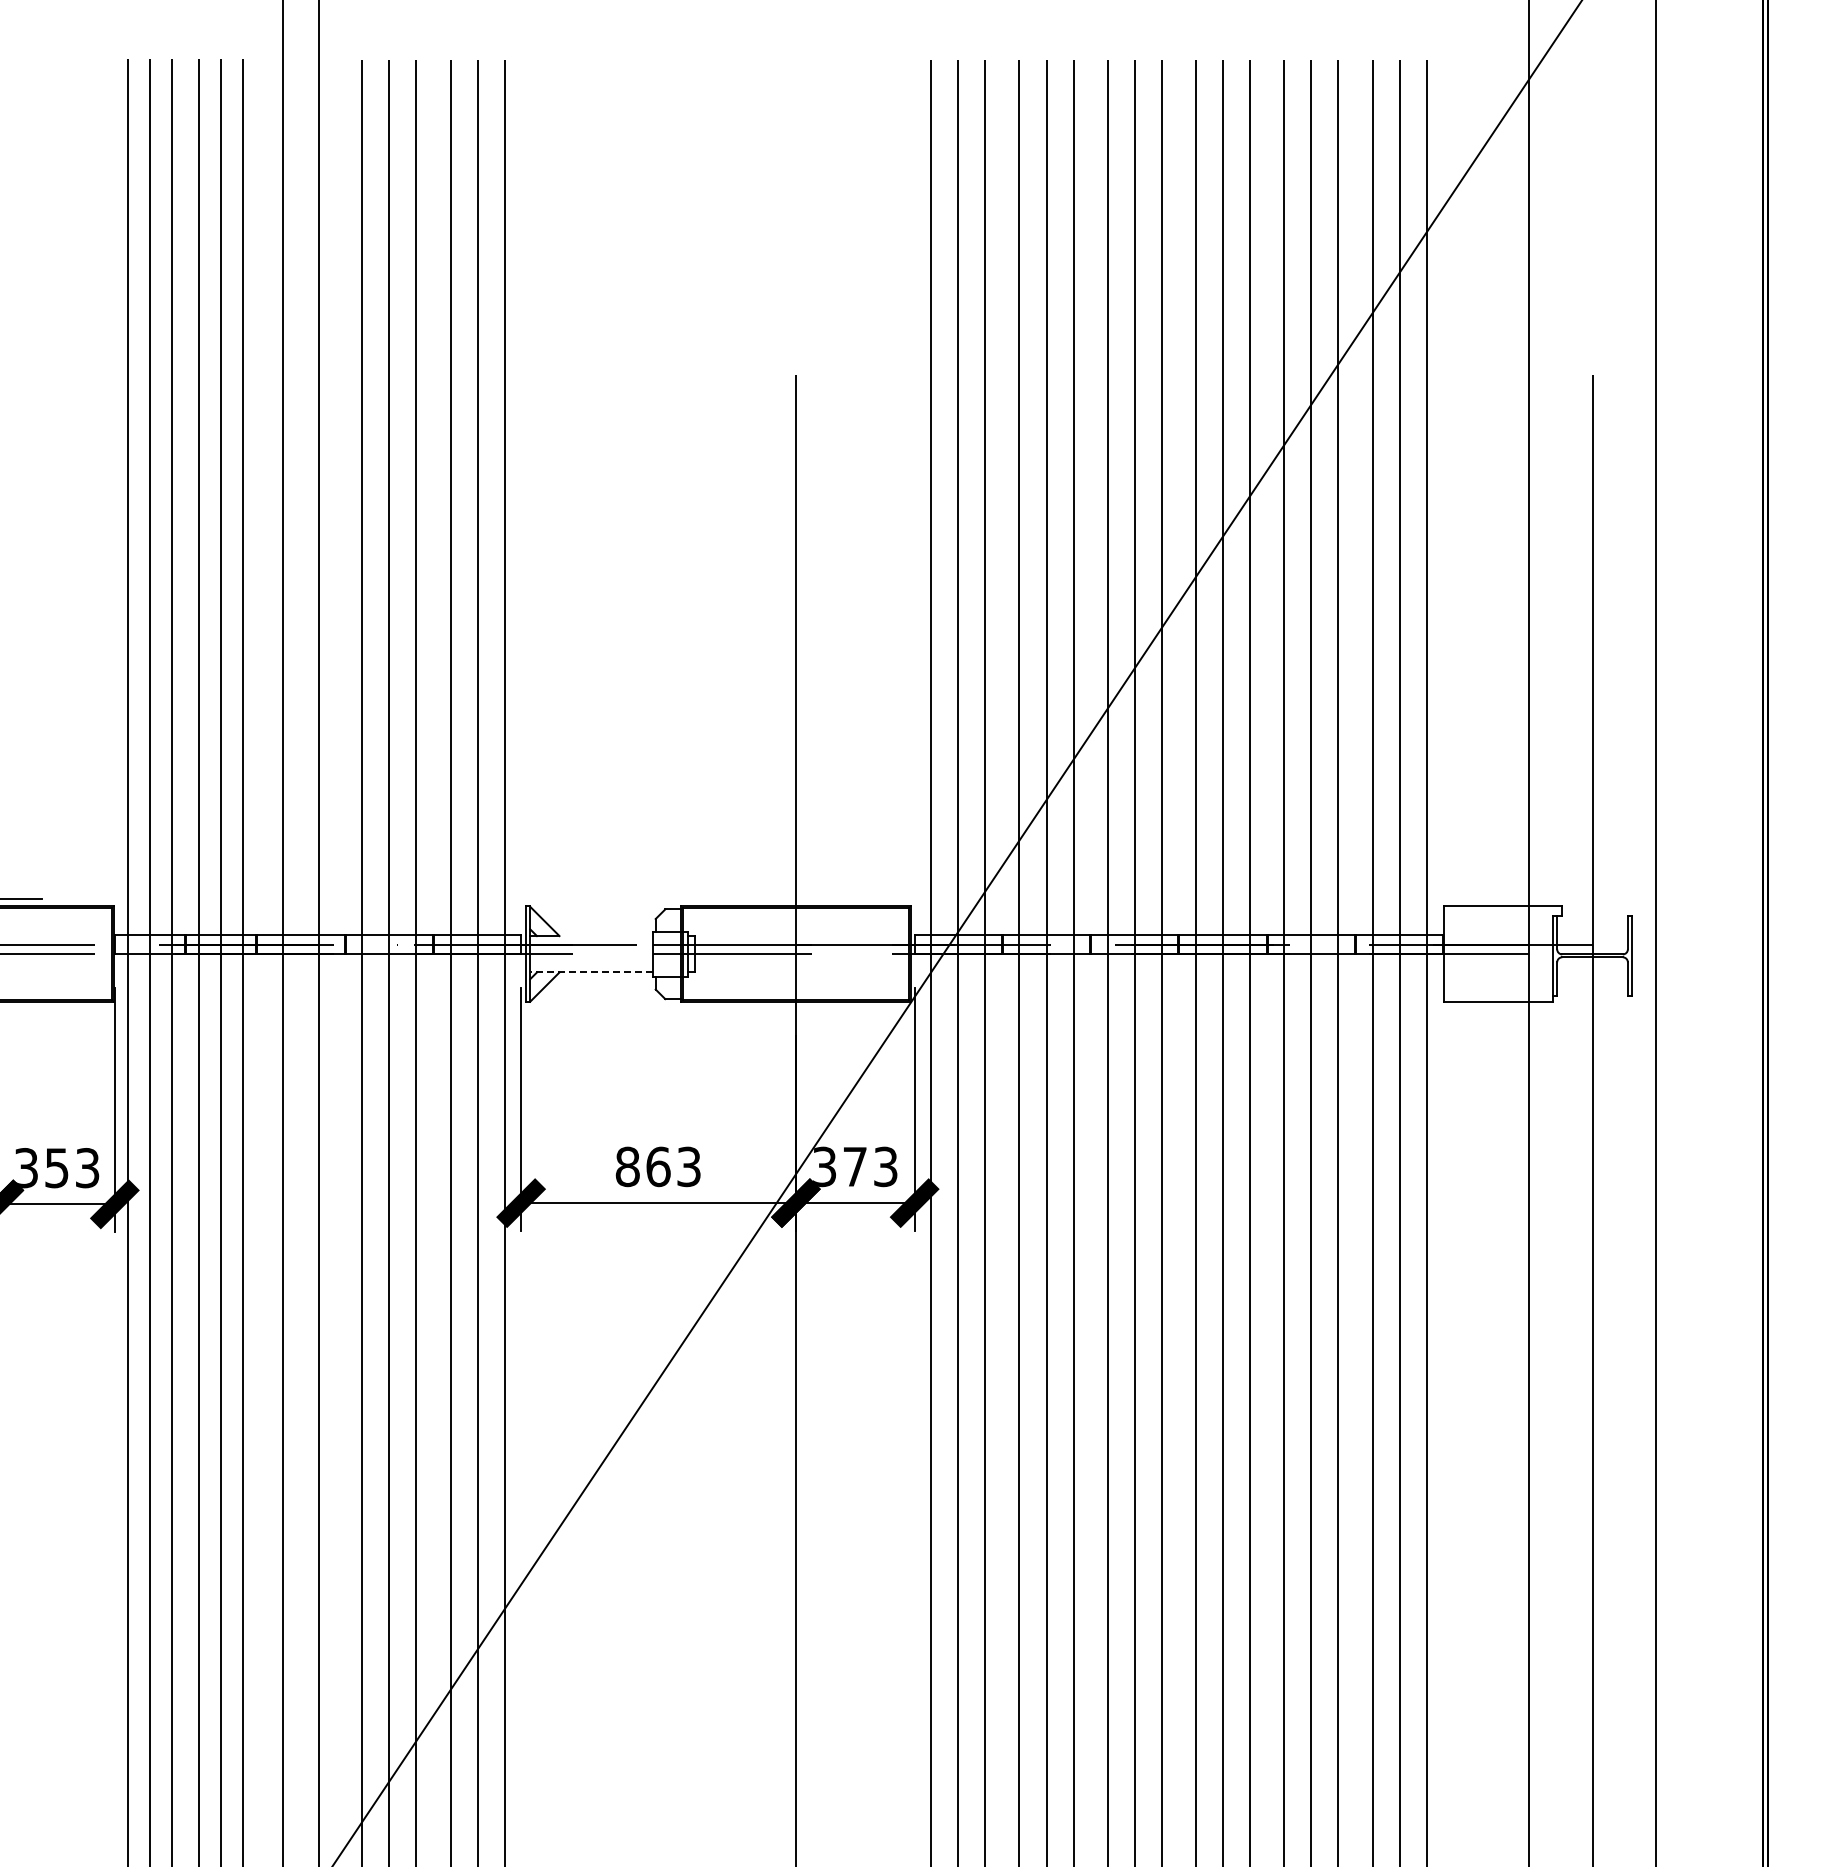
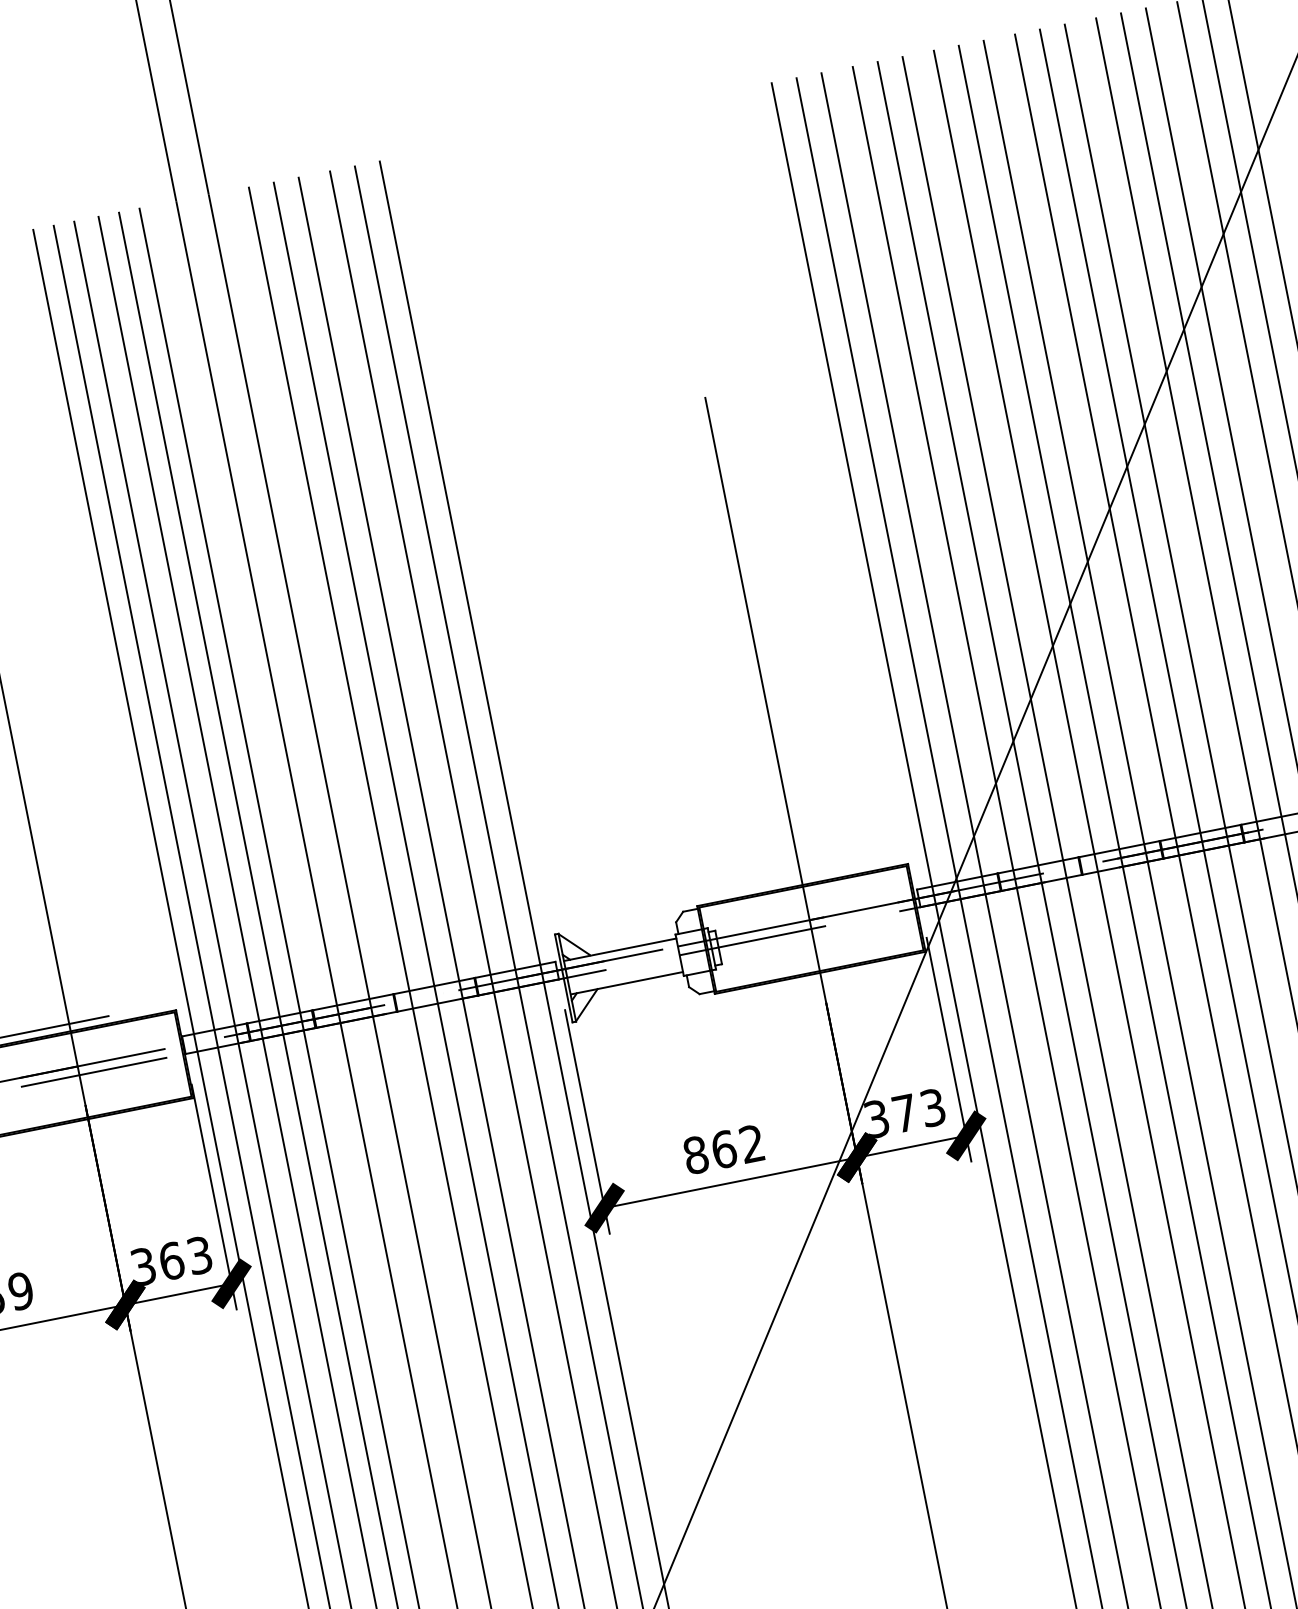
line: (606, 936) -> (634, 947), added
line: (591, 972) -> (626, 983), dashed -> solid
text: (688, 1166) -> (751, 1143), 863 -> 862
text: (57, 1168) -> (172, 1261), 353 -> 363

